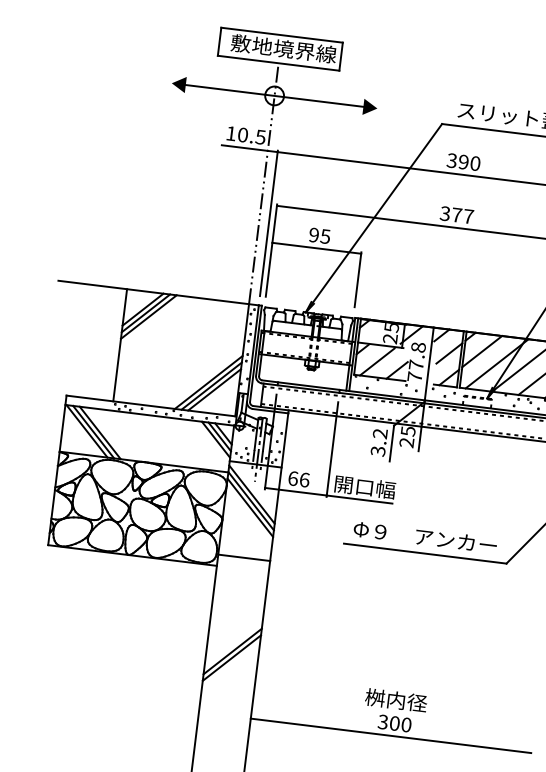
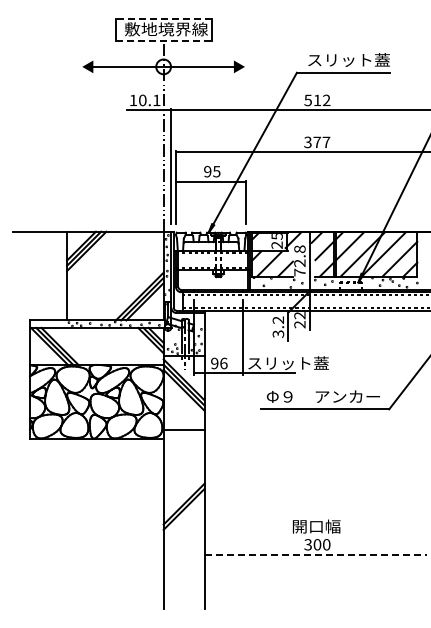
line: (281, 34) -> (163, 18), solid -> dashed
line: (279, 63) -> (164, 41), solid -> dashed
text: (260, 137) -> (156, 100), 10.5 -> 10.1
text: (463, 162) -> (317, 100), 390 -> 512
text: (415, 365) -> (299, 263), 77.8 -> 72.8
text: (407, 431) -> (299, 315), 25 -> 22
text: (292, 478) -> (214, 363), 66 -> 96
text: (386, 490) -> (288, 363), 開口幅 -> スリット蓋
text: (396, 700) -> (316, 526), 桝内径 -> 開口幅
line: (390, 735) -> (315, 554), solid -> dashed

